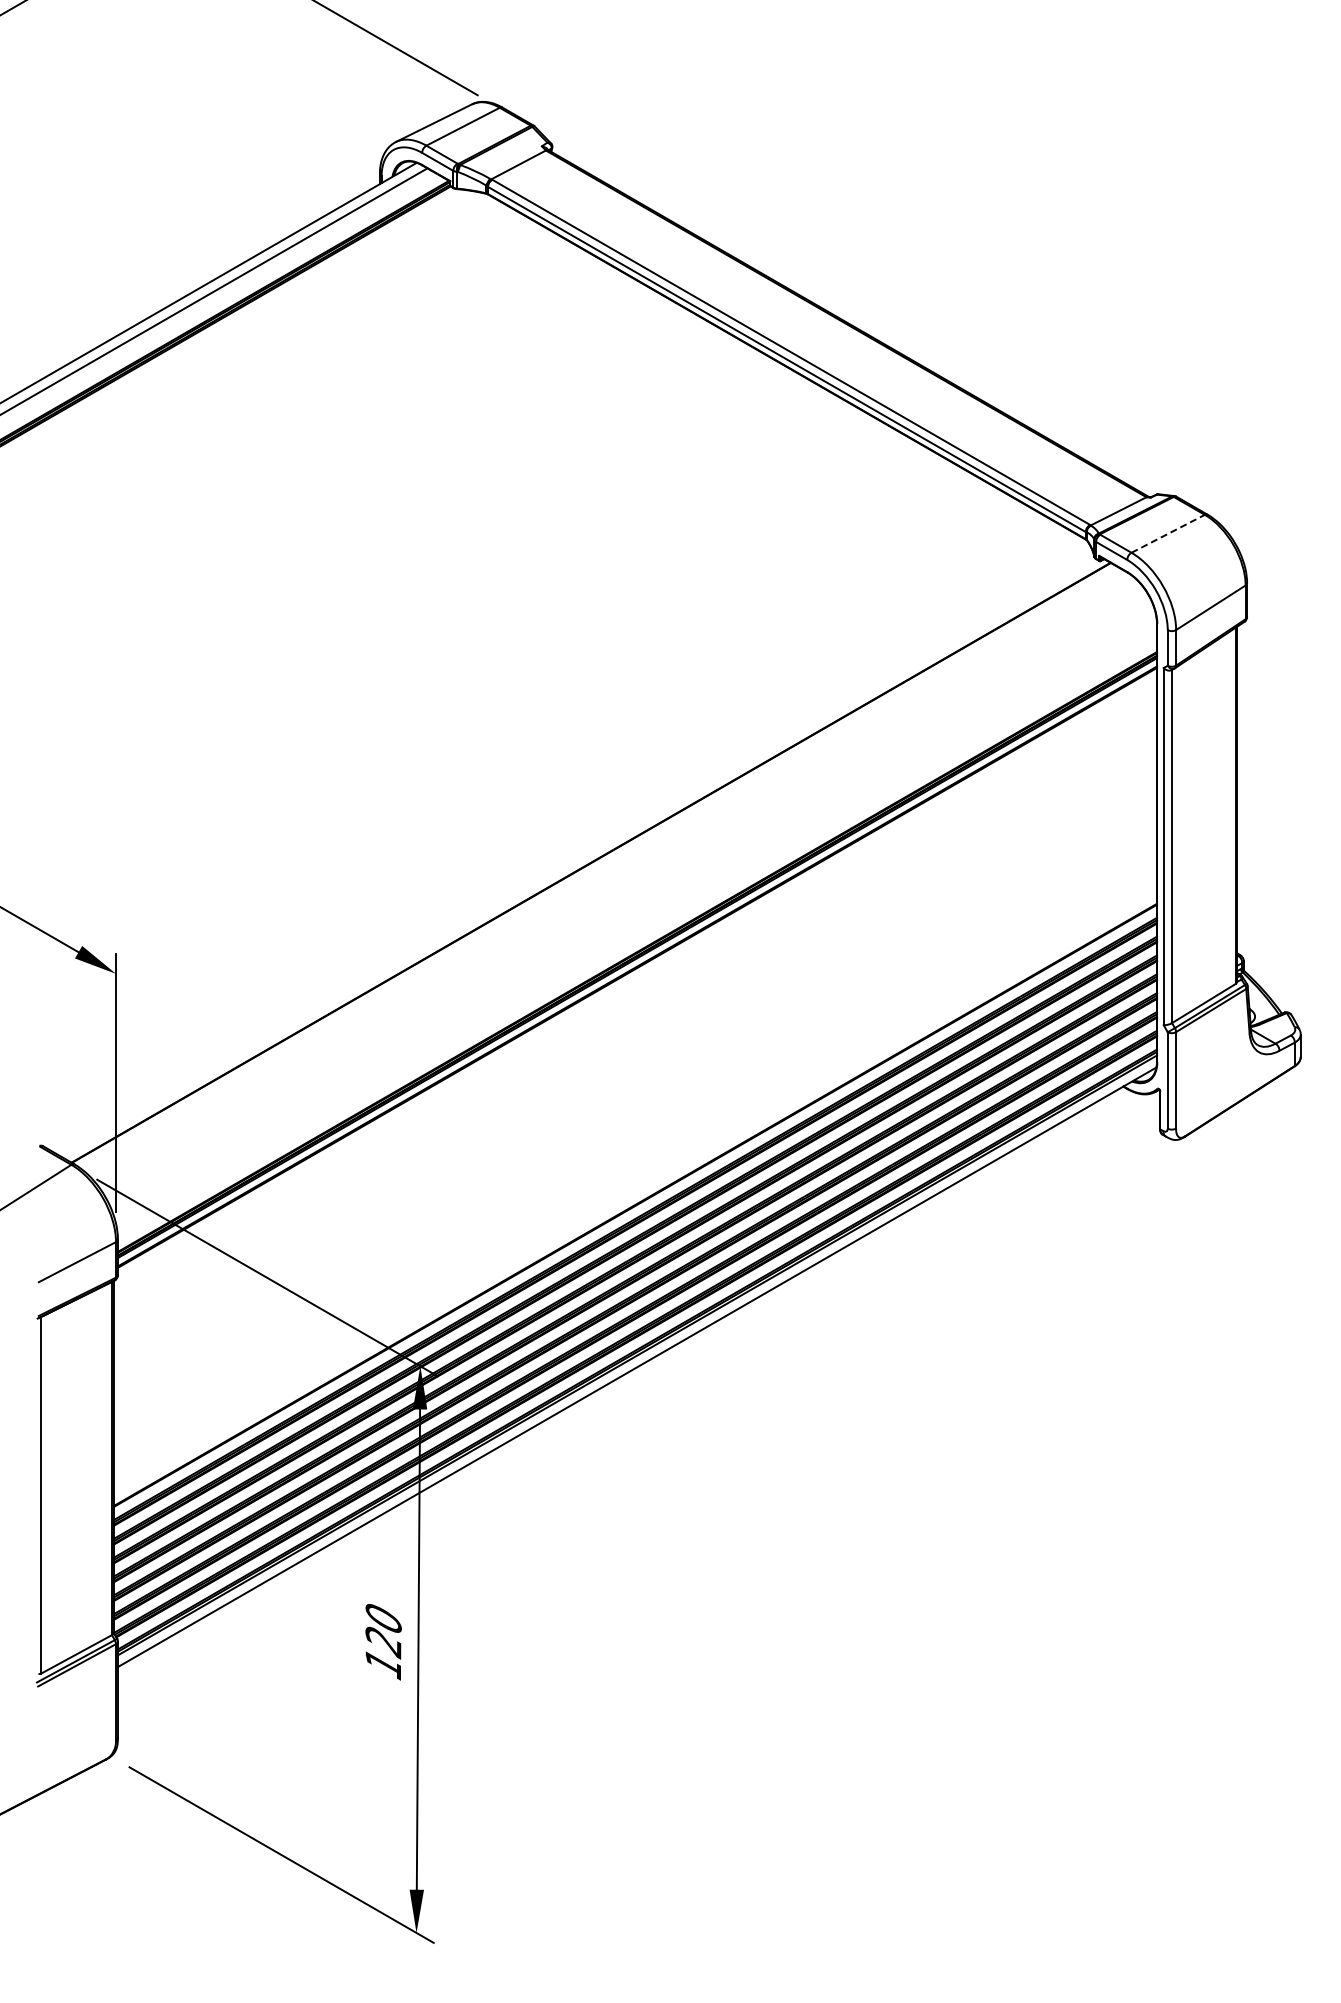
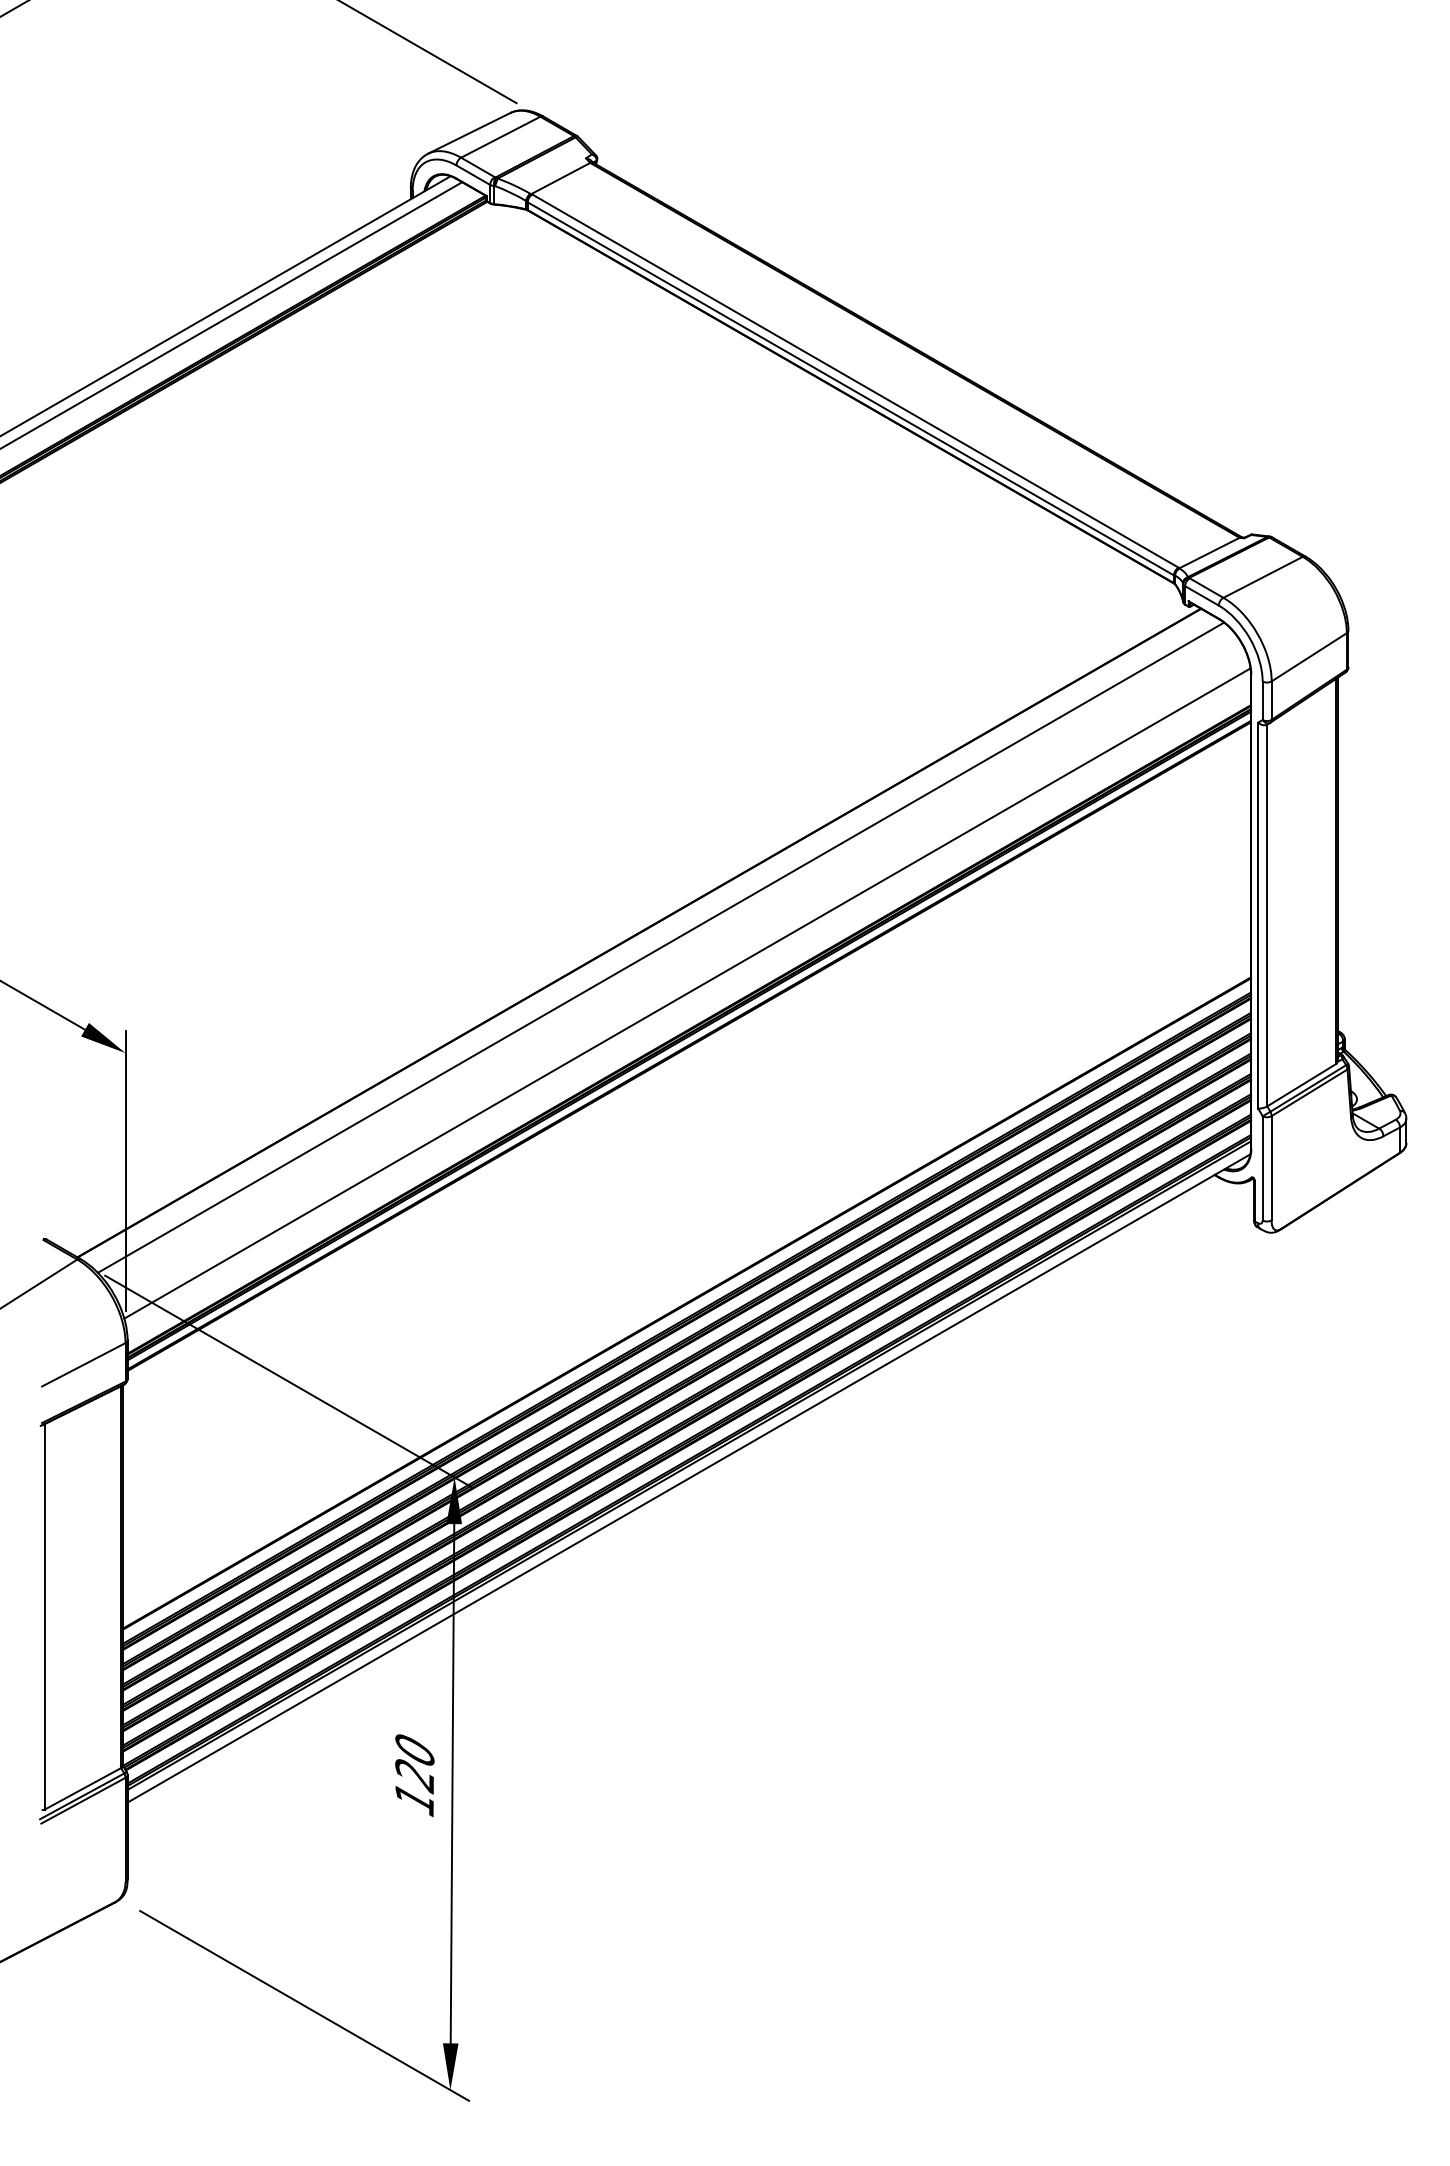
line: (1168, 533) -> (1263, 576), dashed -> solid
line: (611, 876) -> (661, 947), added
line: (635, 918) -> (687, 993), added

